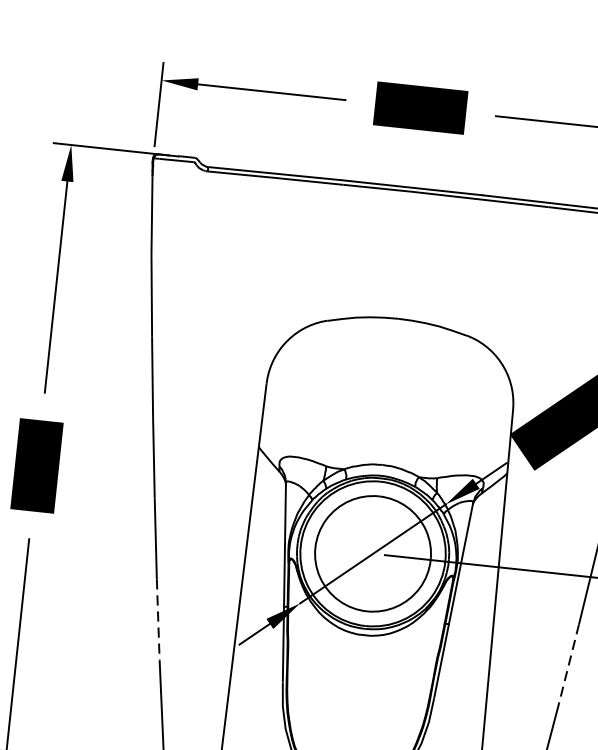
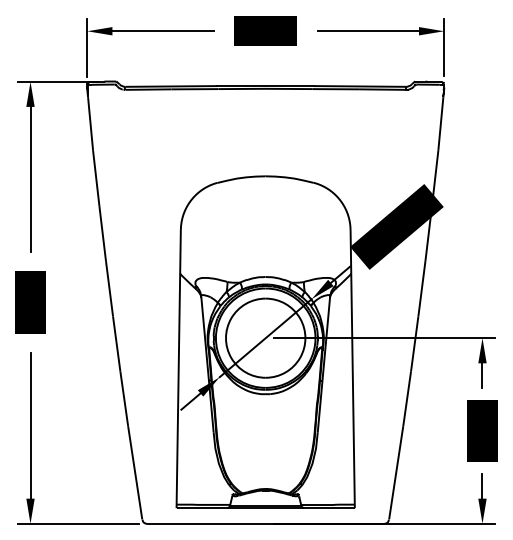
line: (158, 619) -> (124, 398), dashed -> solid
line: (569, 663) -> (407, 398), dashed -> solid

